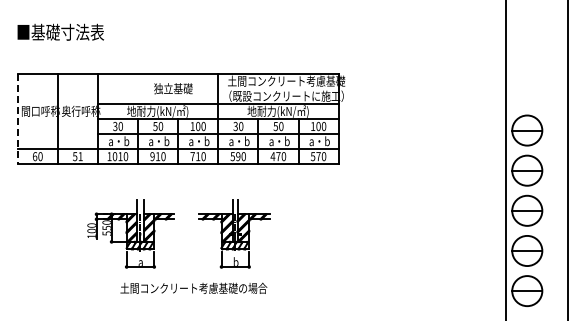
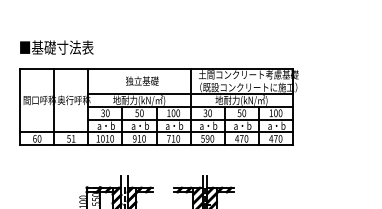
text: (60, 31) -> (56, 46), moved
text: (173, 88) -> (142, 80), moved
line: (17, 119) -> (19, 107), dashed -> solid
text: (312, 156) -> (270, 138), 570 -> 470

